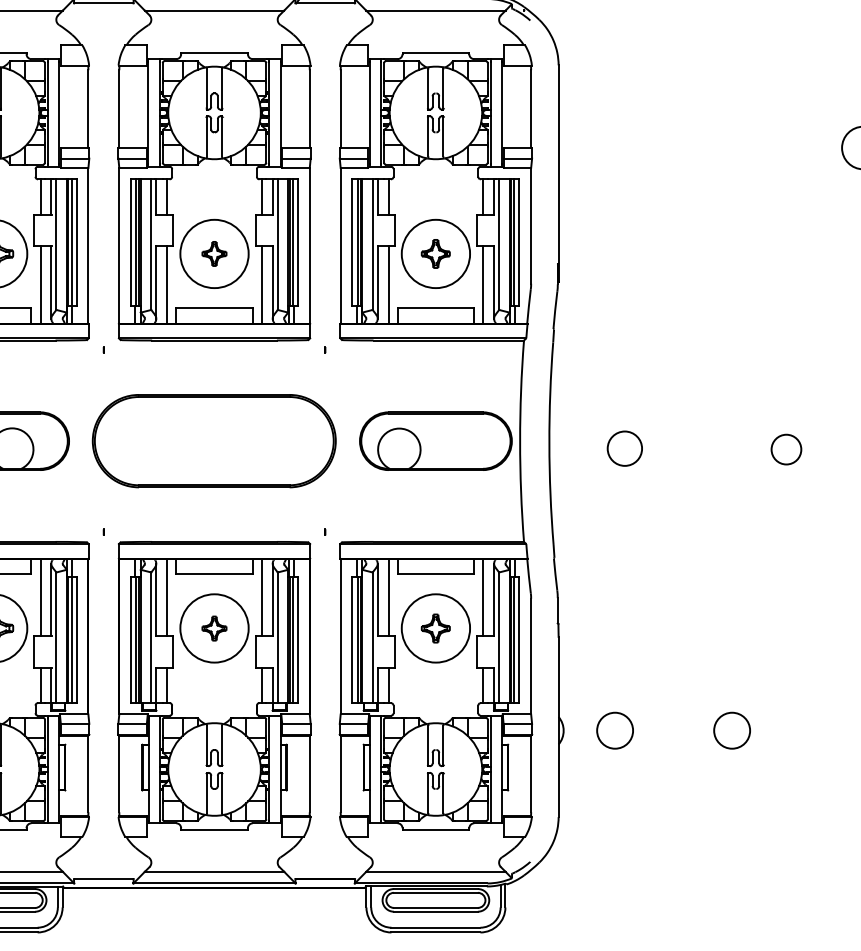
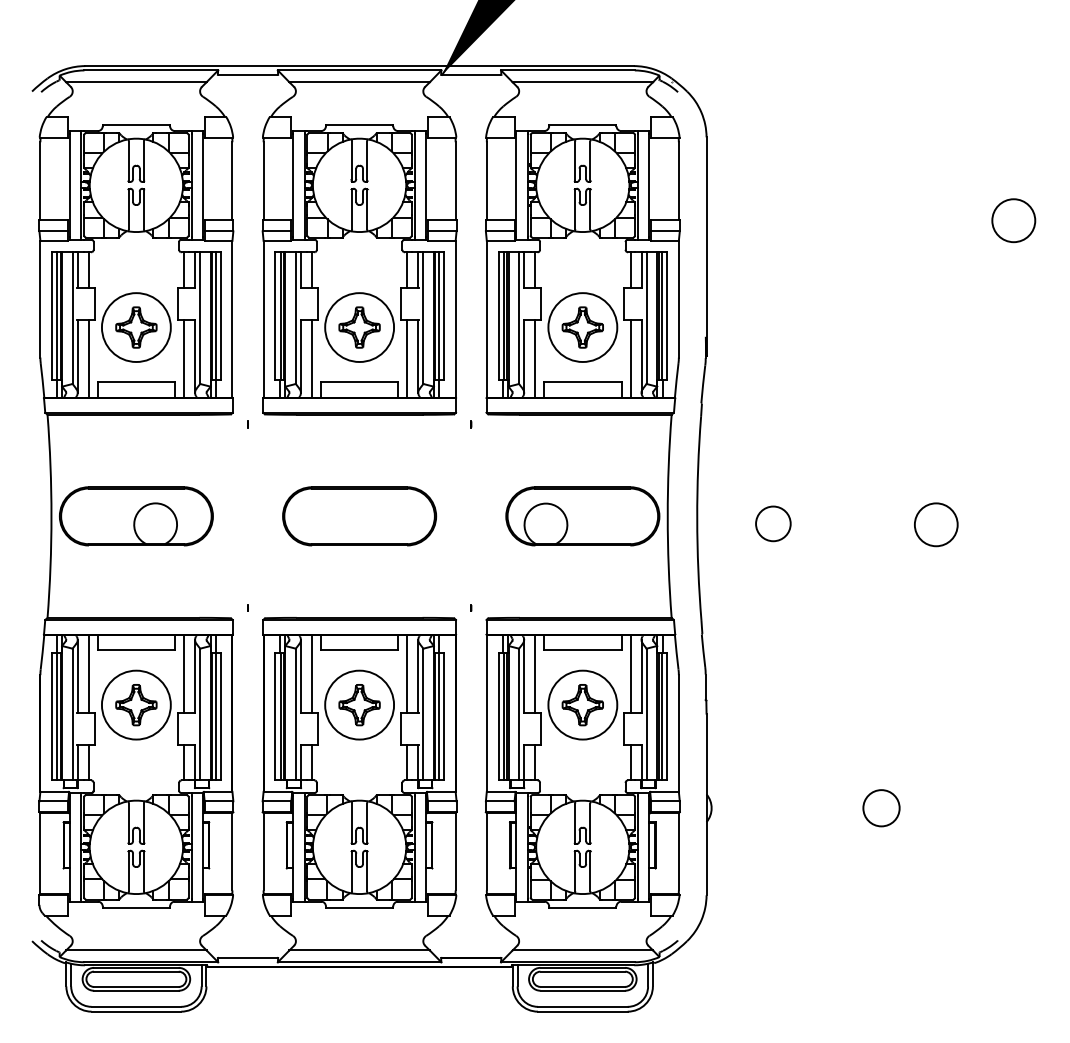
part: (214, 253) -> (359, 327), size x1.67
part: (435, 253) -> (582, 327), size x1.43
part: (214, 441) -> (359, 516), size x0.62
circle: (785, 449) -> (935, 524), size x1.43
part: (214, 628) -> (359, 705), size x1.67
part: (435, 628) -> (582, 705), size x1.43
circle: (615, 730) -> (763, 808), removed

